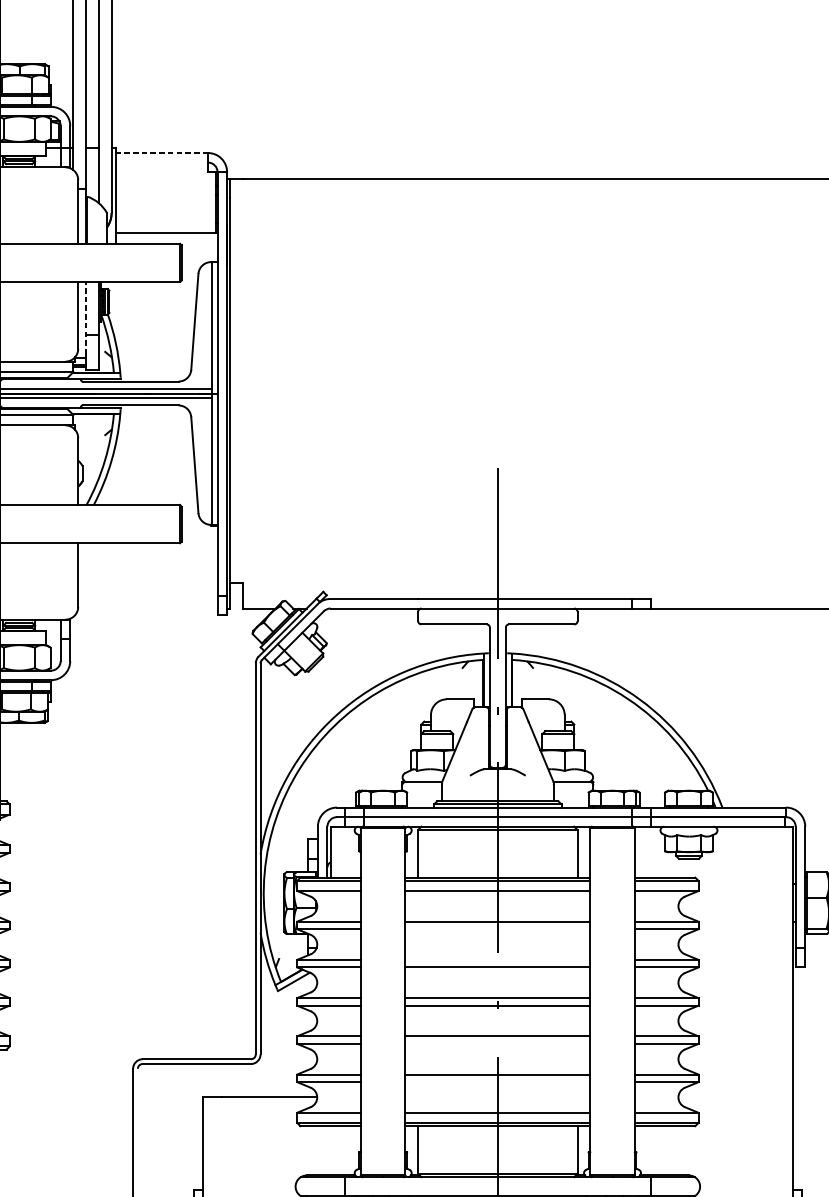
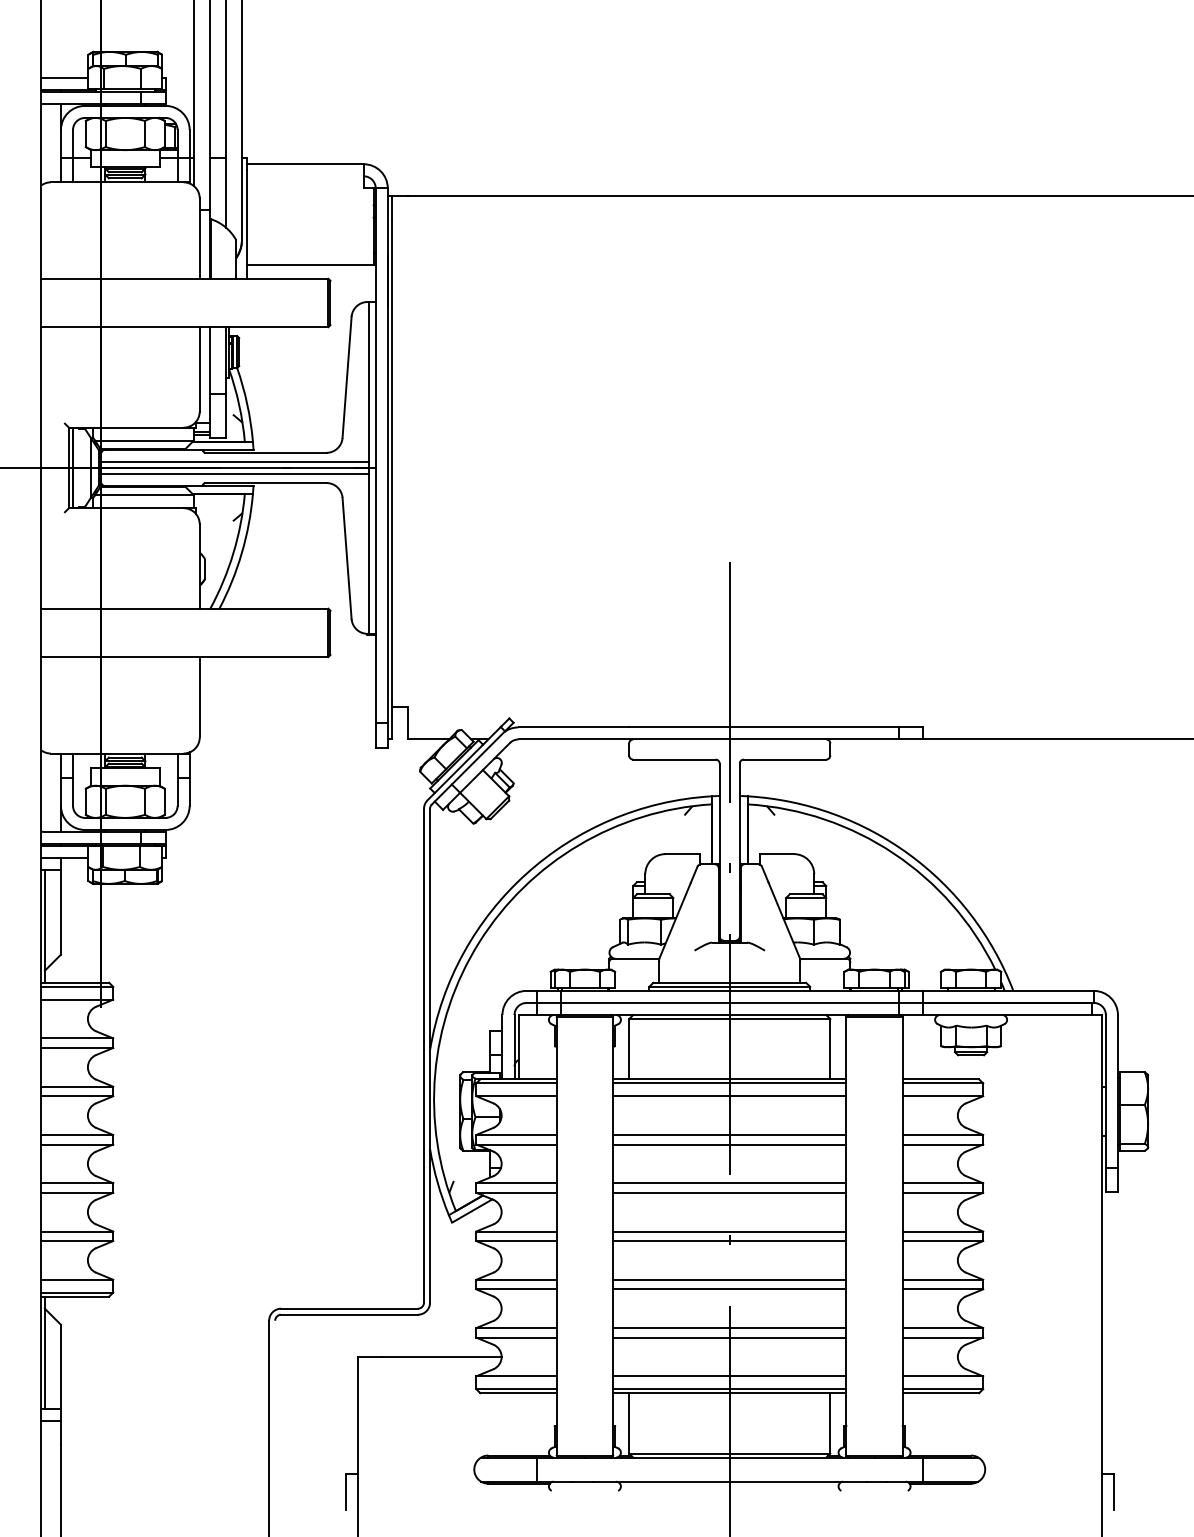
line: (161, 153) -> (305, 164), dashed -> solid
line: (85, 317) -> (209, 372), dashed -> solid
line: (497, 929) -> (729, 1144), added
line: (497, 960) -> (729, 1183), added
line: (497, 1044) -> (729, 1289), added
line: (497, 1082) -> (729, 1337), added

